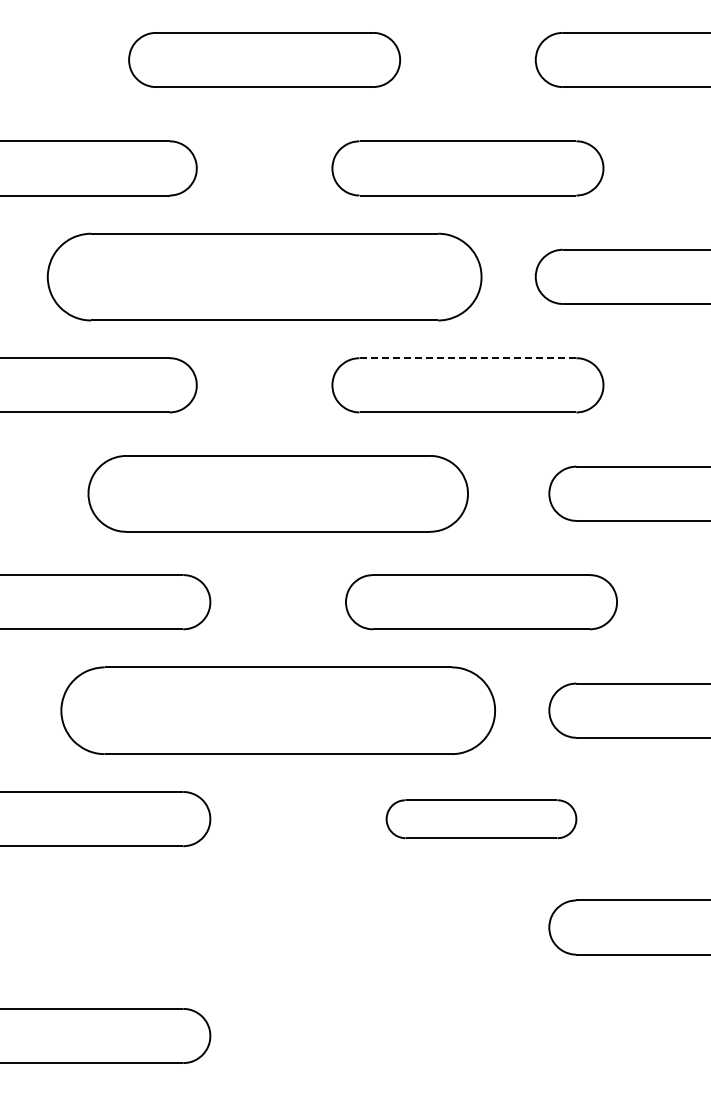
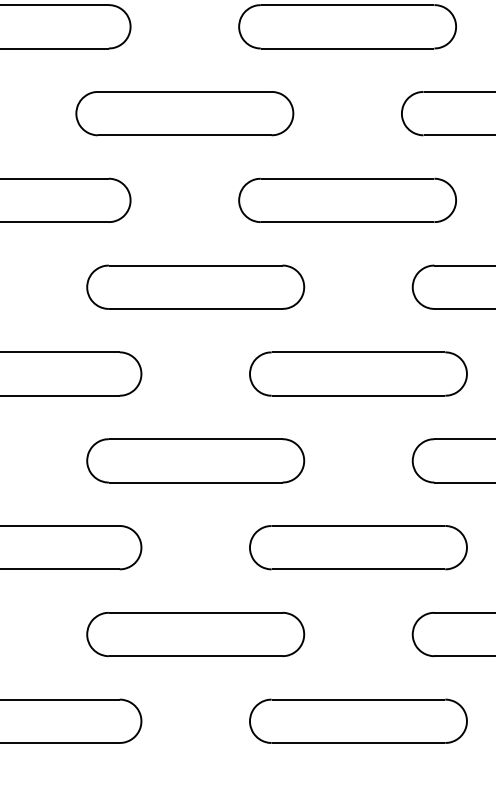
part: (264, 276) -> (184, 113), size x0.62
line: (468, 358) -> (348, 178), dashed -> solid
part: (277, 493) -> (195, 287), size x0.71
part: (277, 710) -> (195, 460), size x0.62
part: (481, 819) -> (358, 547), size x1.43
part: (277, 927) -> (195, 634), added
part: (481, 1035) -> (358, 720), added

